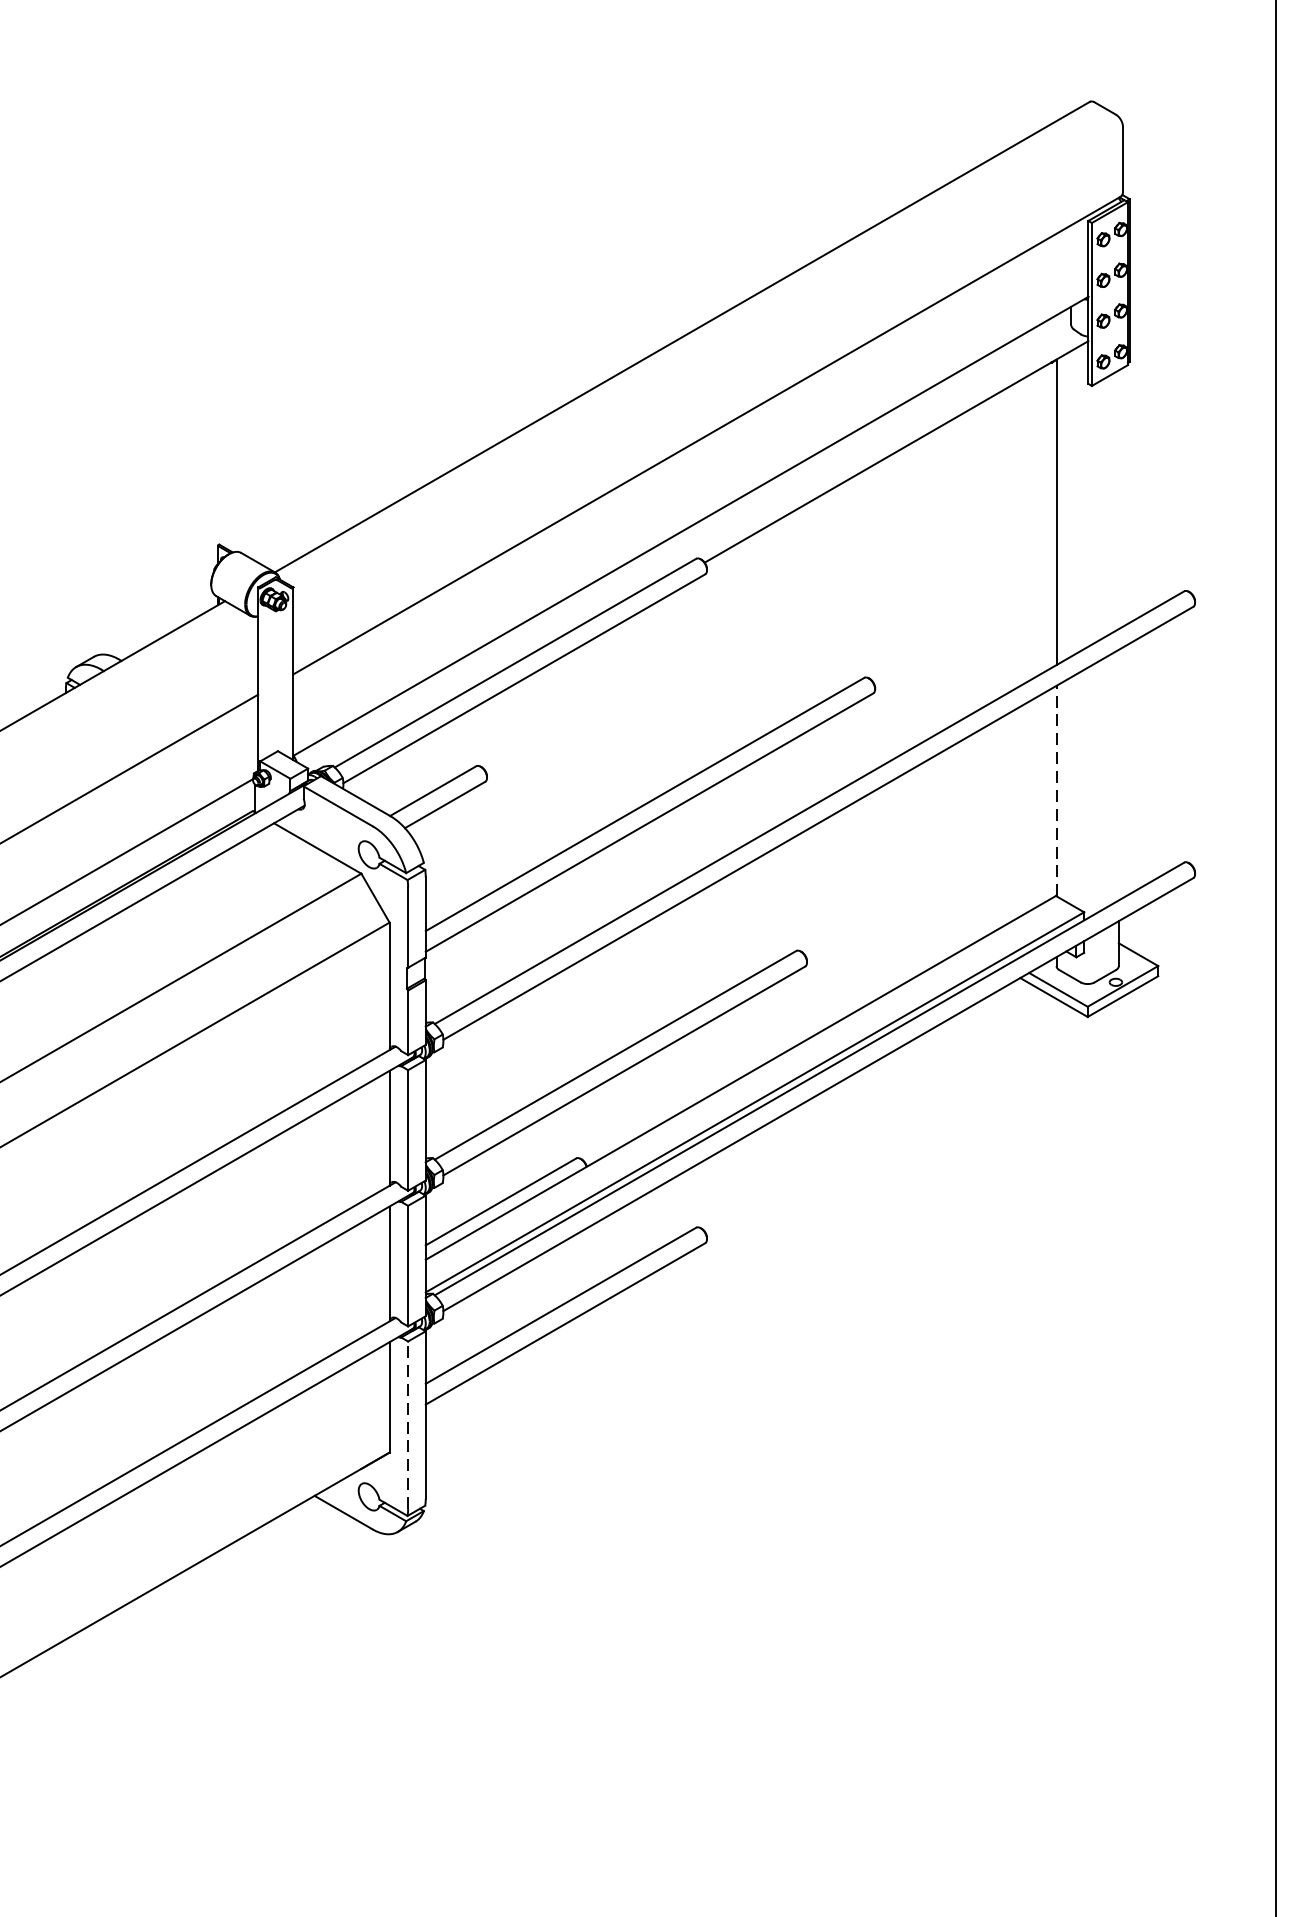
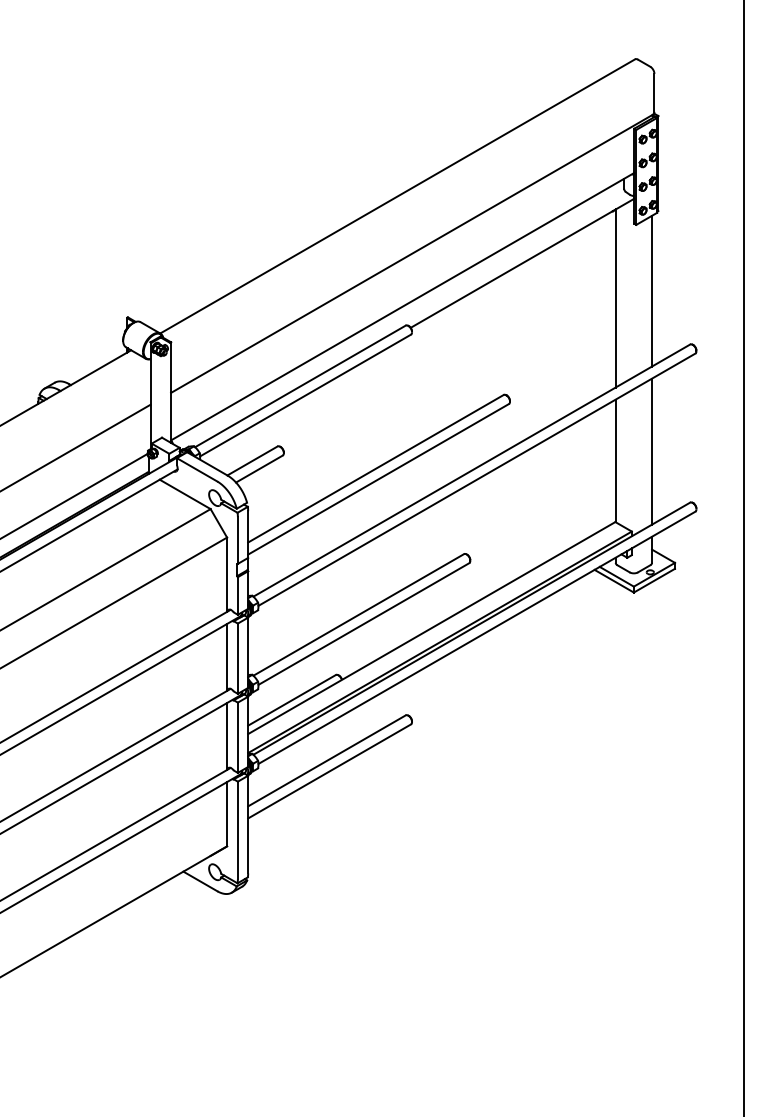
line: (1119, 498) -> (652, 290), added
line: (1119, 774) -> (652, 451), added
line: (1056, 790) -> (615, 460), dashed -> solid
line: (407, 1425) -> (237, 830), dashed -> solid

